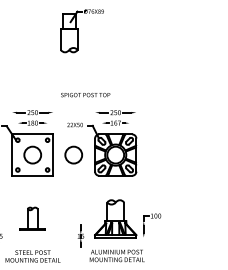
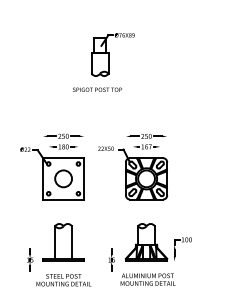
text: (85, 94) -> (97, 89), moved
circle: (73, 154) -> (104, 178), removed
part: (32, 218) -> (63, 242), size x1.67

